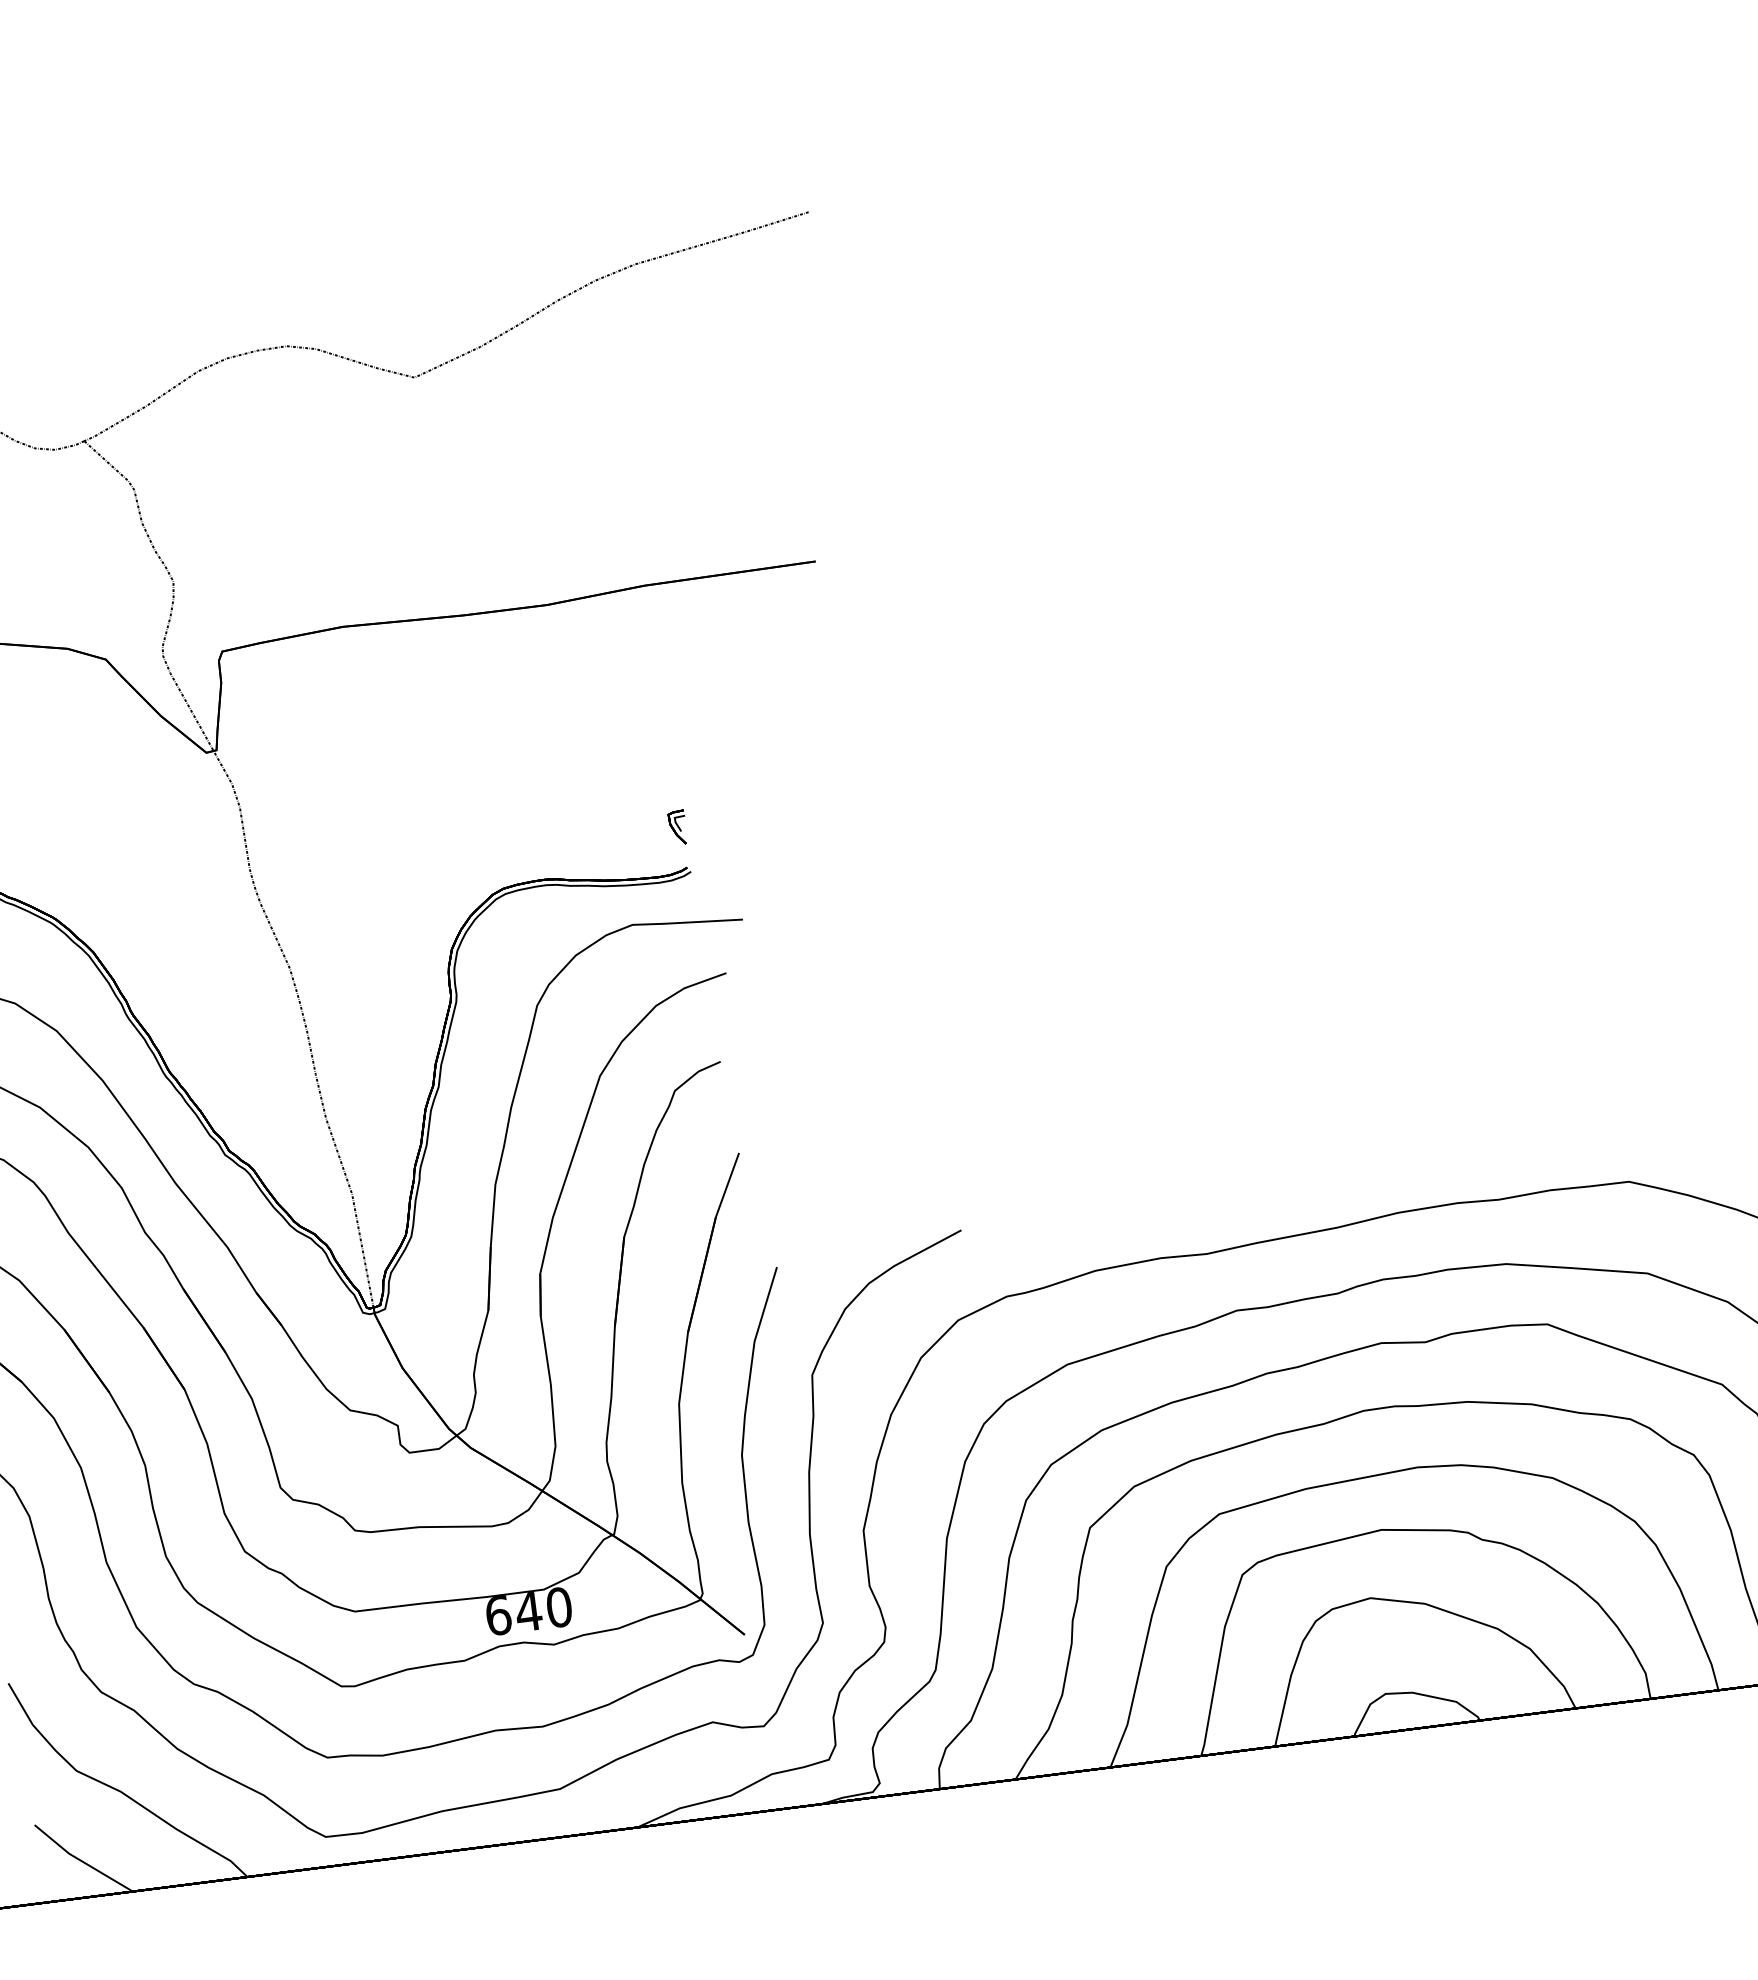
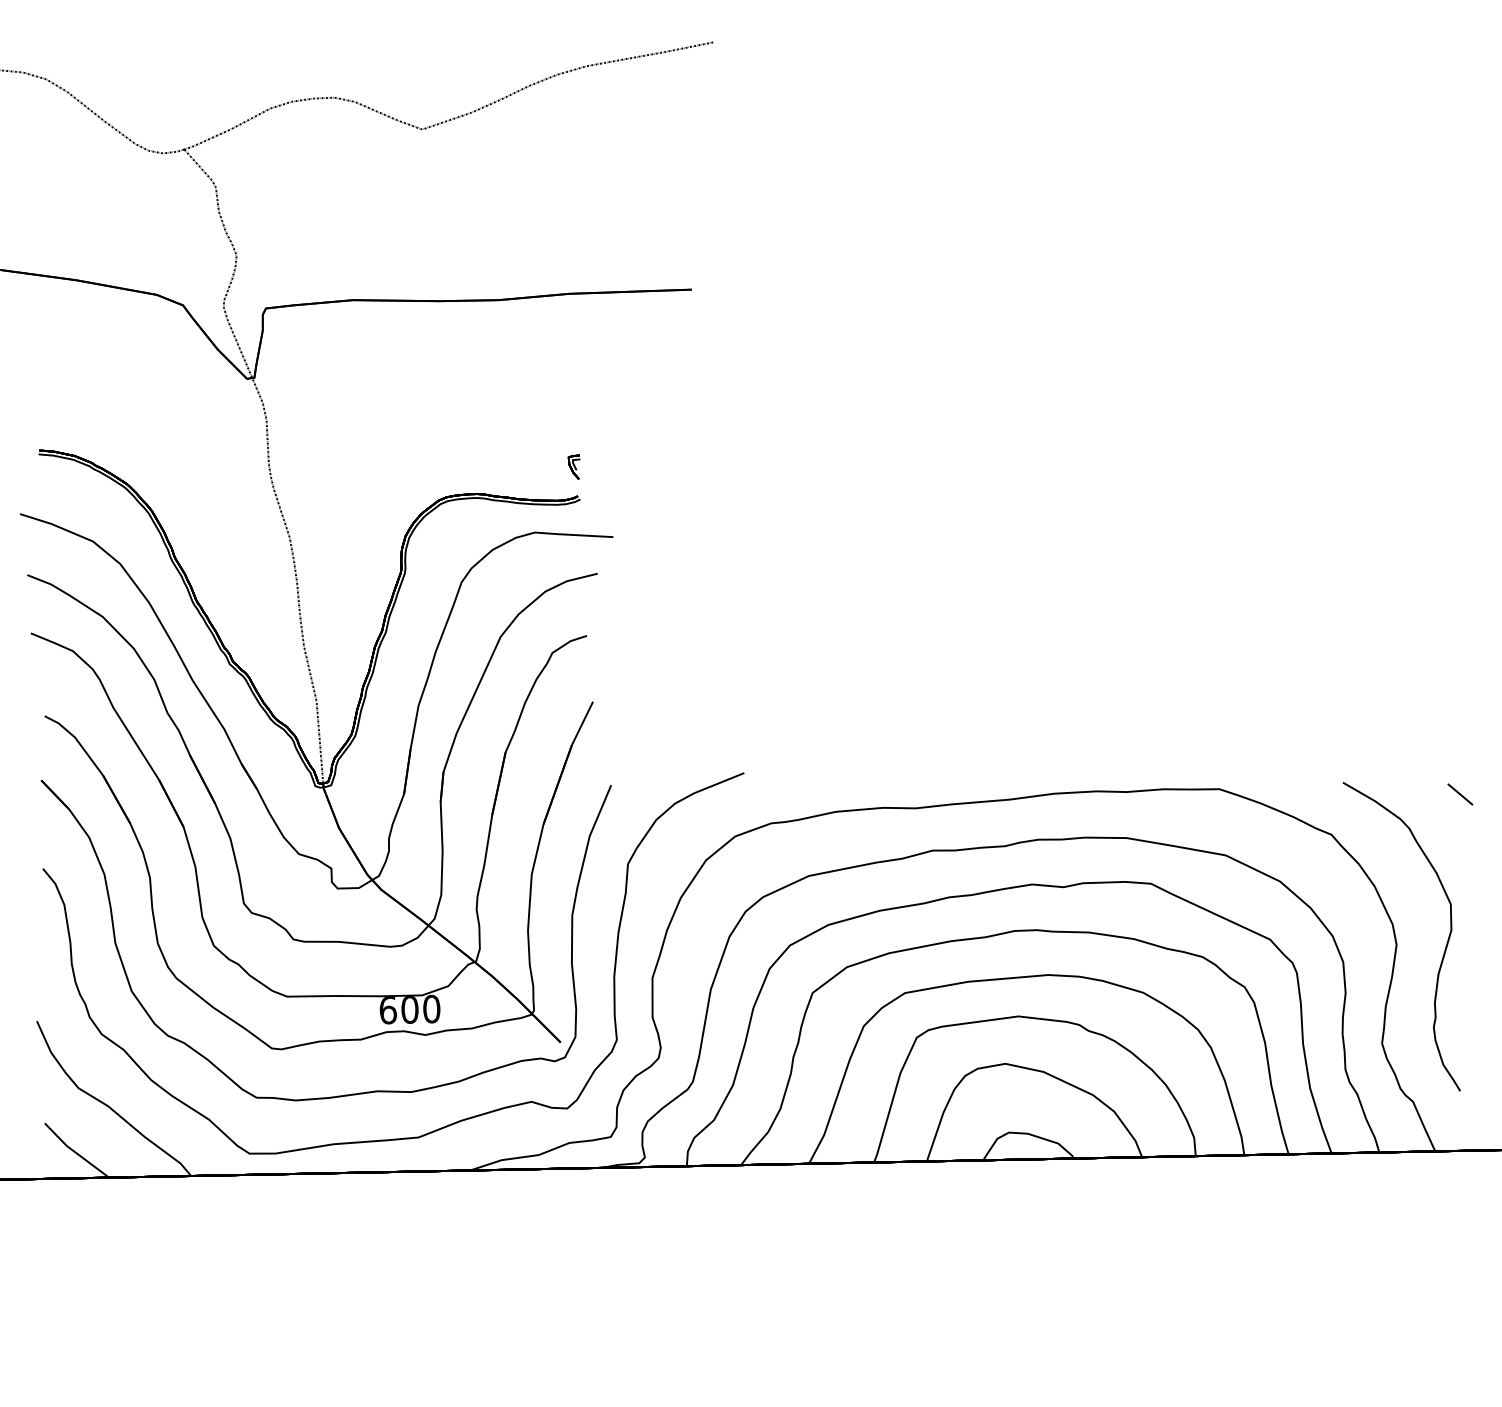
text: (529, 1611) -> (410, 1009), 640 -> 600

